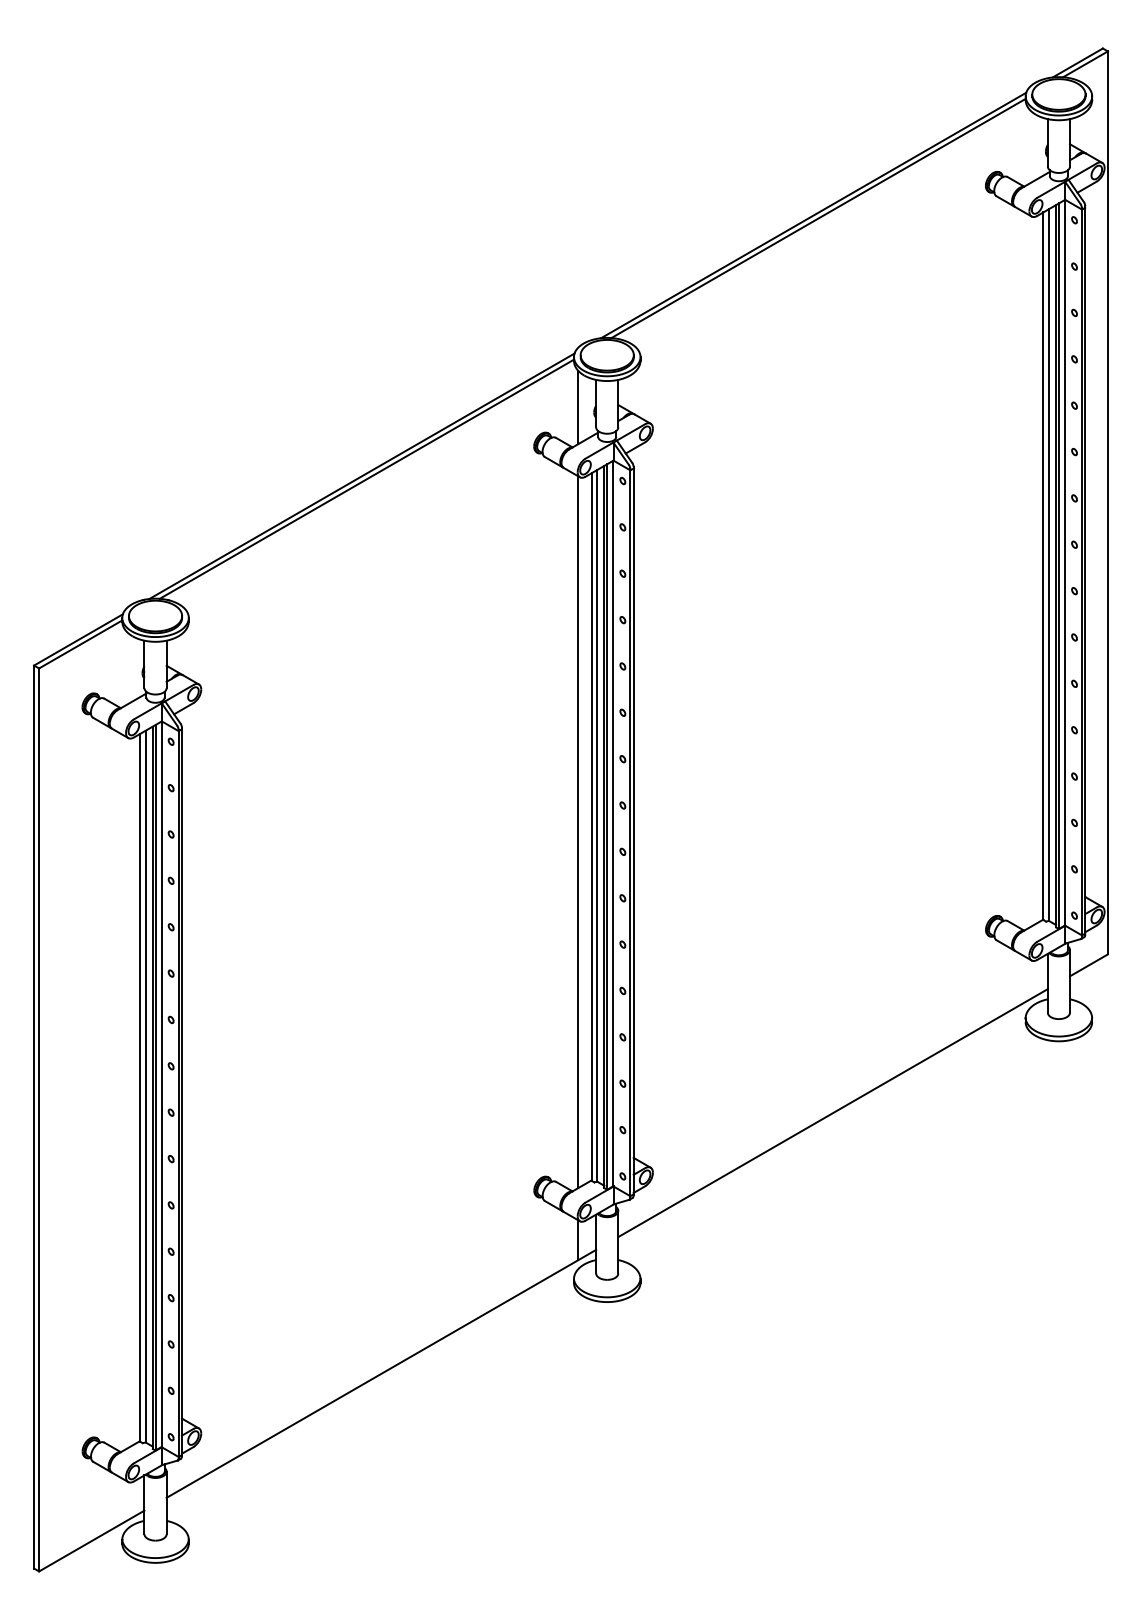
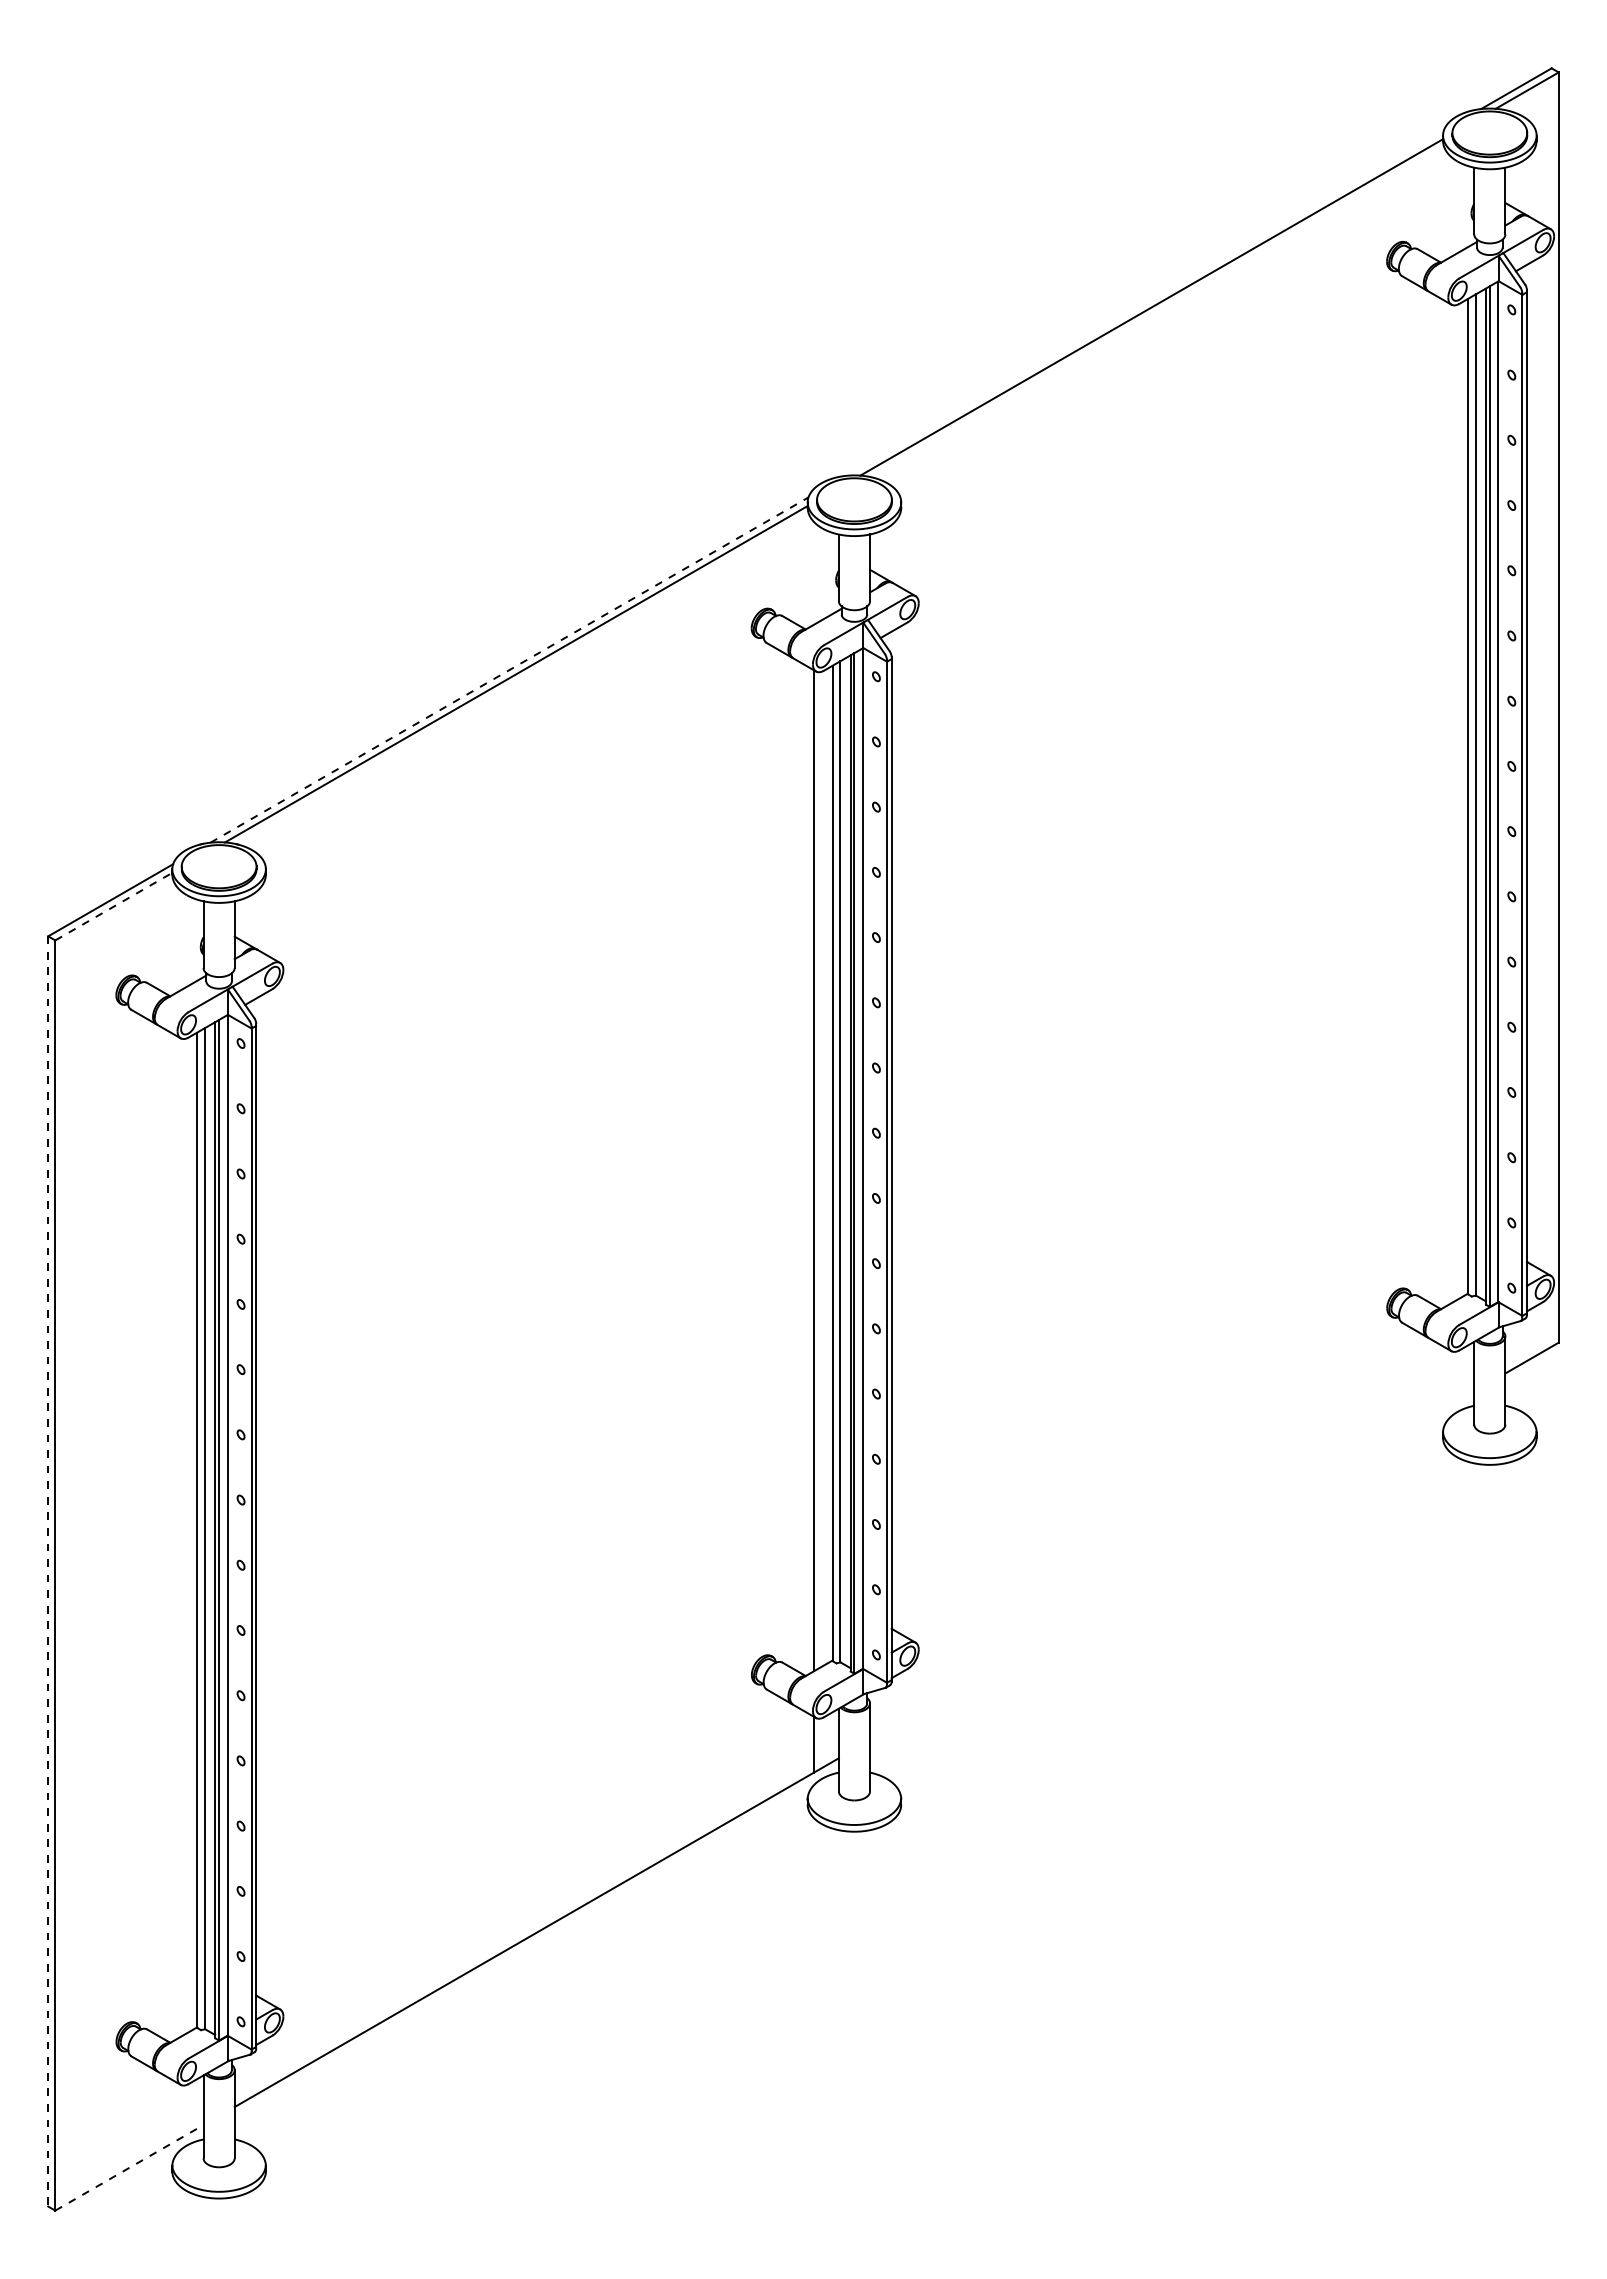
line: (813, 214) -> (1144, 302), removed
line: (578, 406) -> (813, 572), removed
line: (361, 475) -> (509, 669), solid -> dashed
line: (80, 644) -> (113, 906), solid -> dashed
line: (833, 1112) -> (1172, 1565), removed
line: (34, 1117) -> (48, 1571), solid -> dashed
line: (91, 1540) -> (129, 2167), solid -> dashed

